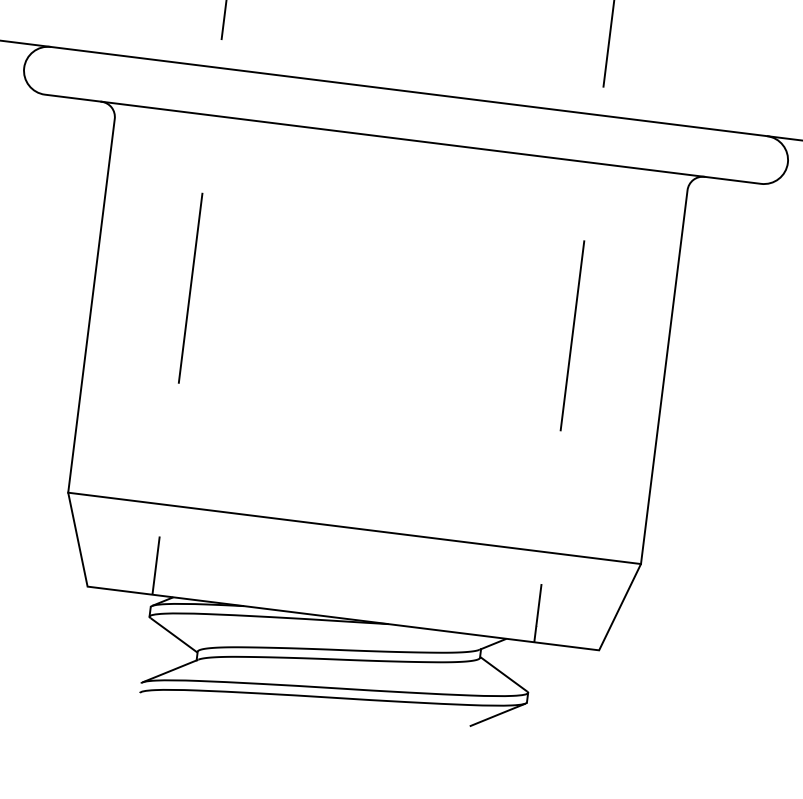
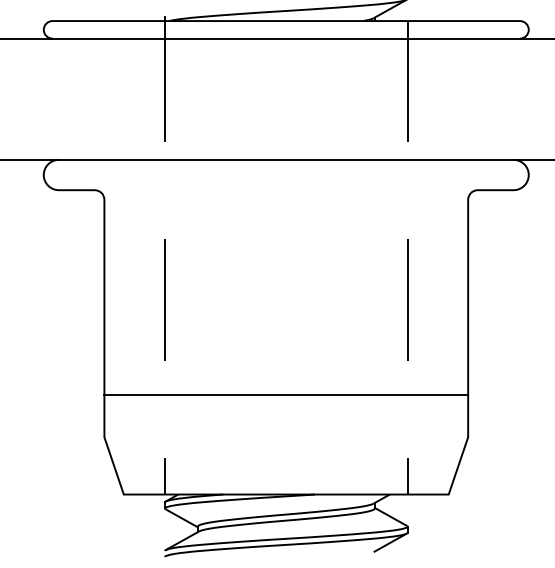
line: (401, 139) -> (285, 190), removed
line: (354, 528) -> (286, 395), moved

